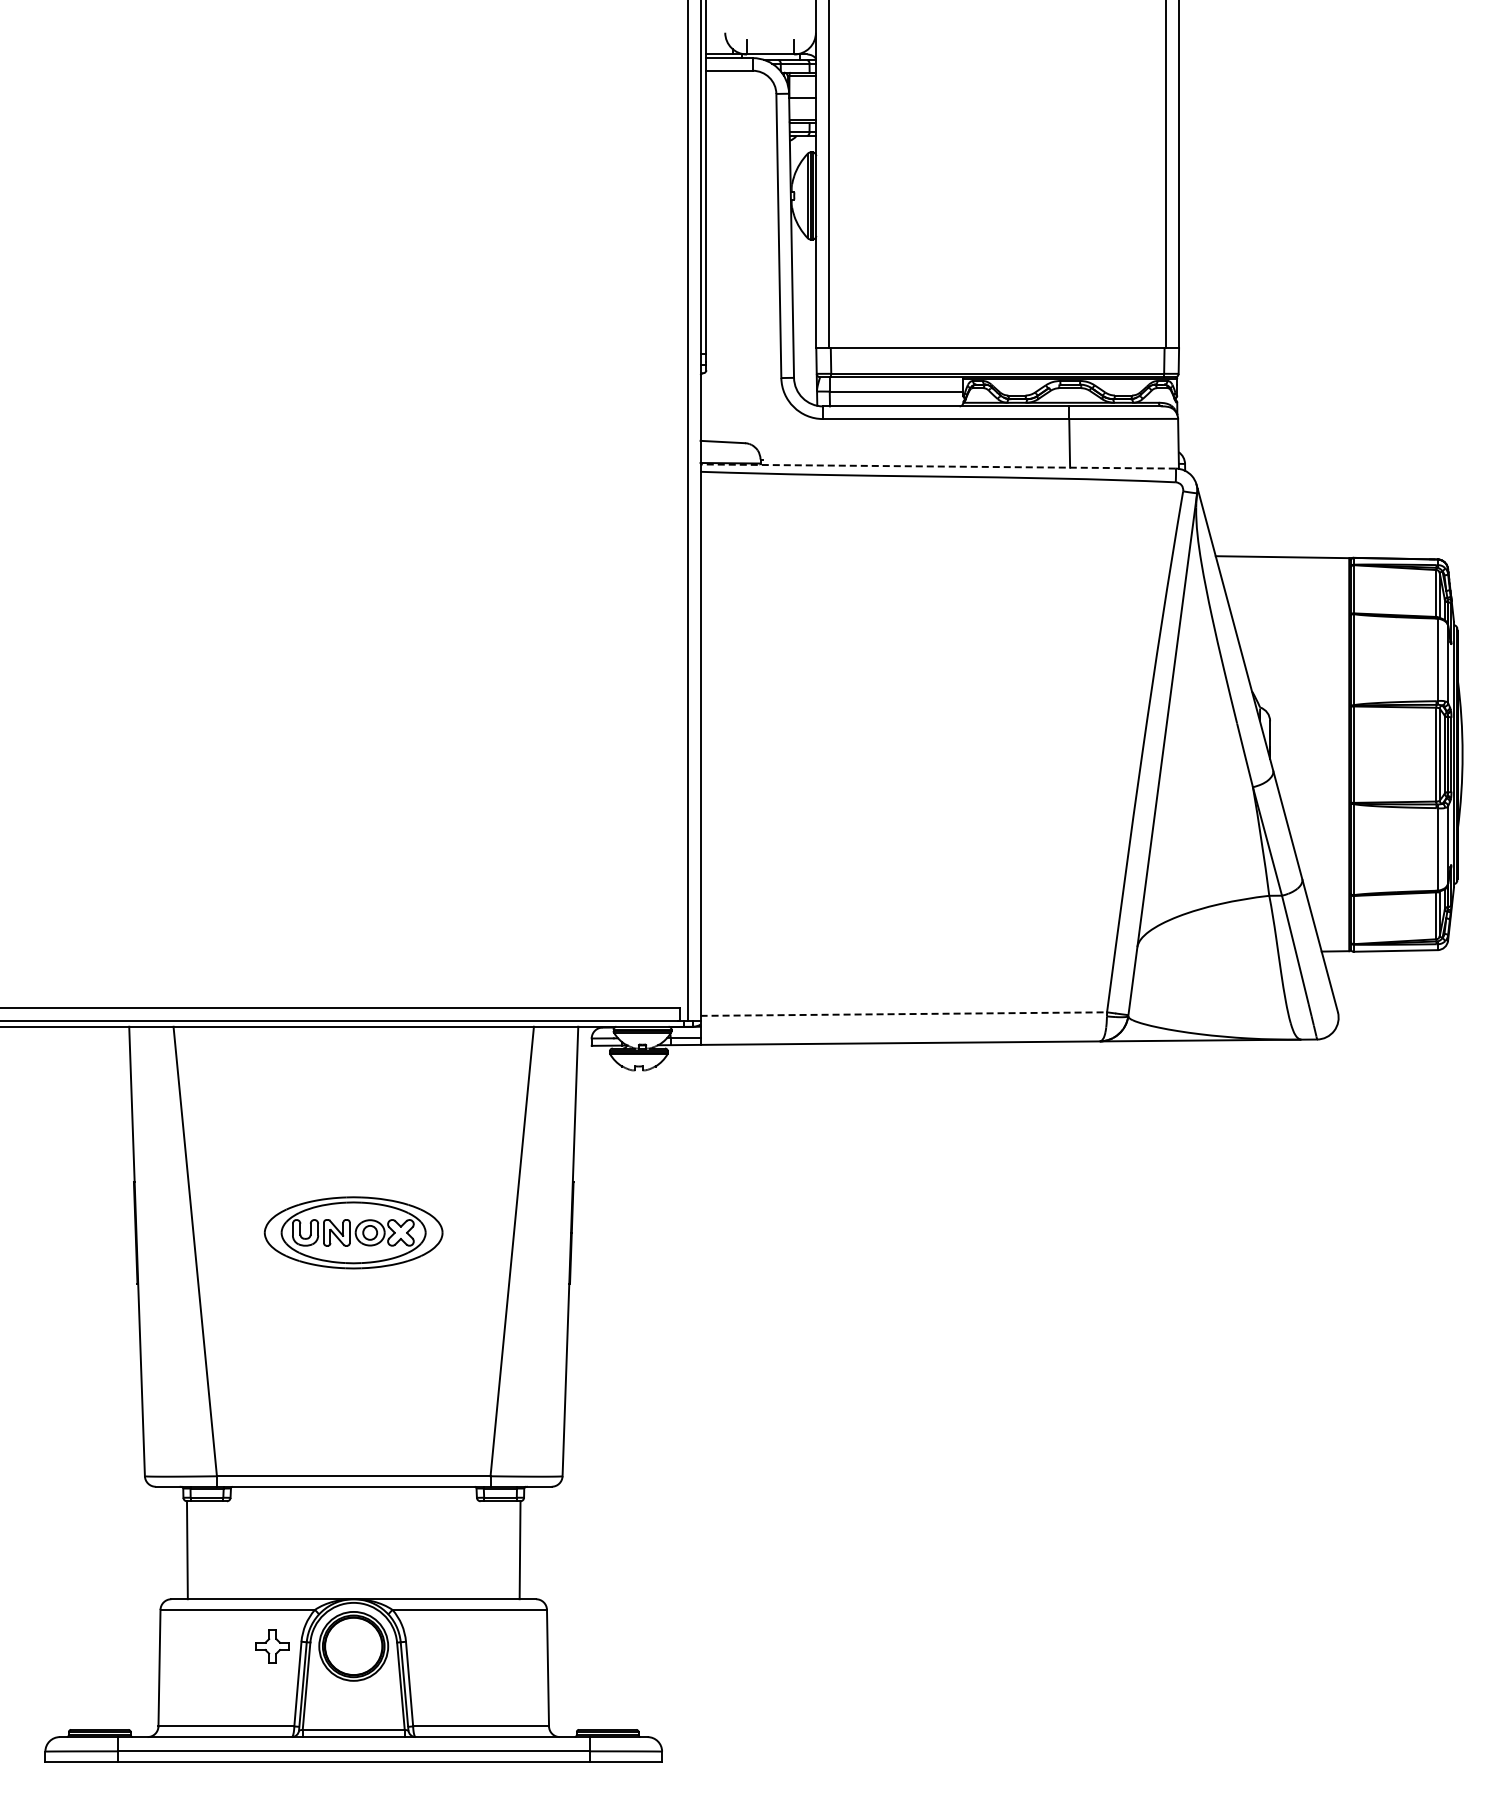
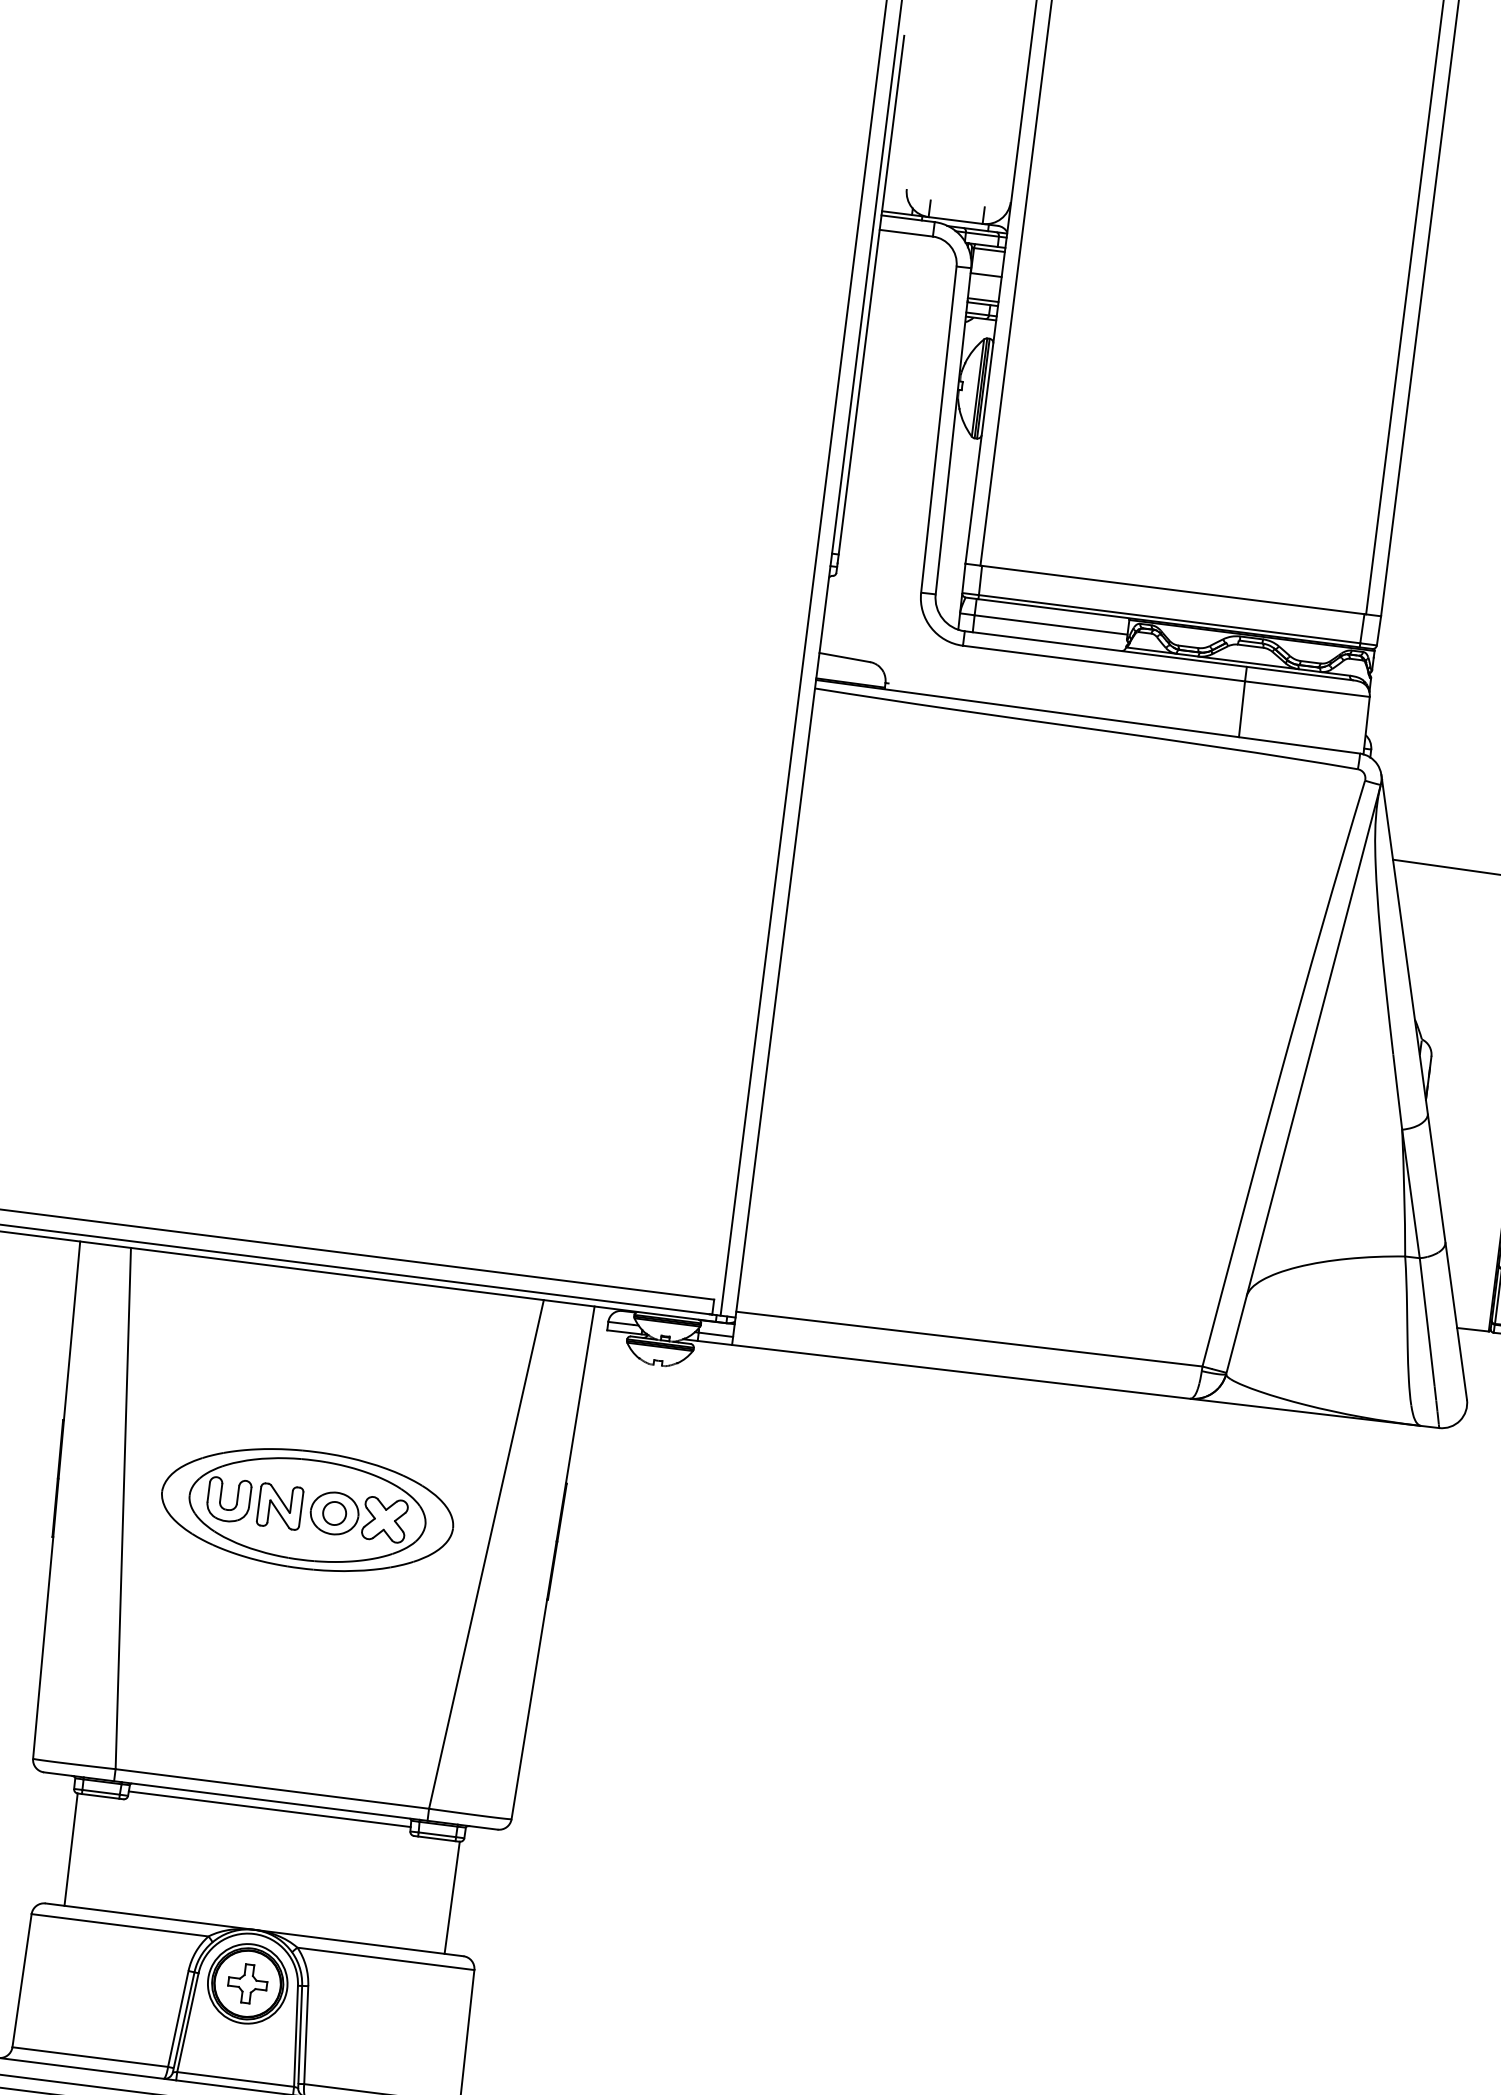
line: (938, 466) -> (1088, 716), dashed -> solid
line: (904, 1014) -> (970, 1339), dashed -> solid
part: (353, 1232) -> (307, 1509), size x1.43
line: (353, 1493) -> (269, 1808), added
part: (272, 1646) -> (247, 1983), moved

